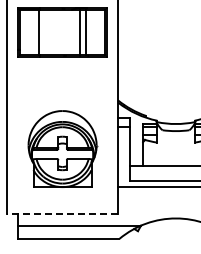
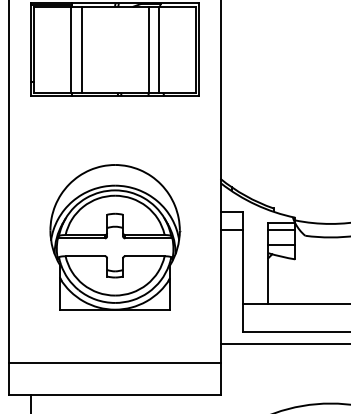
line: (45, 32) -> (82, 49), added
part: (62, 148) -> (114, 236), moved
line: (62, 196) -> (114, 361), added
line: (62, 213) -> (114, 394), dashed -> solid

